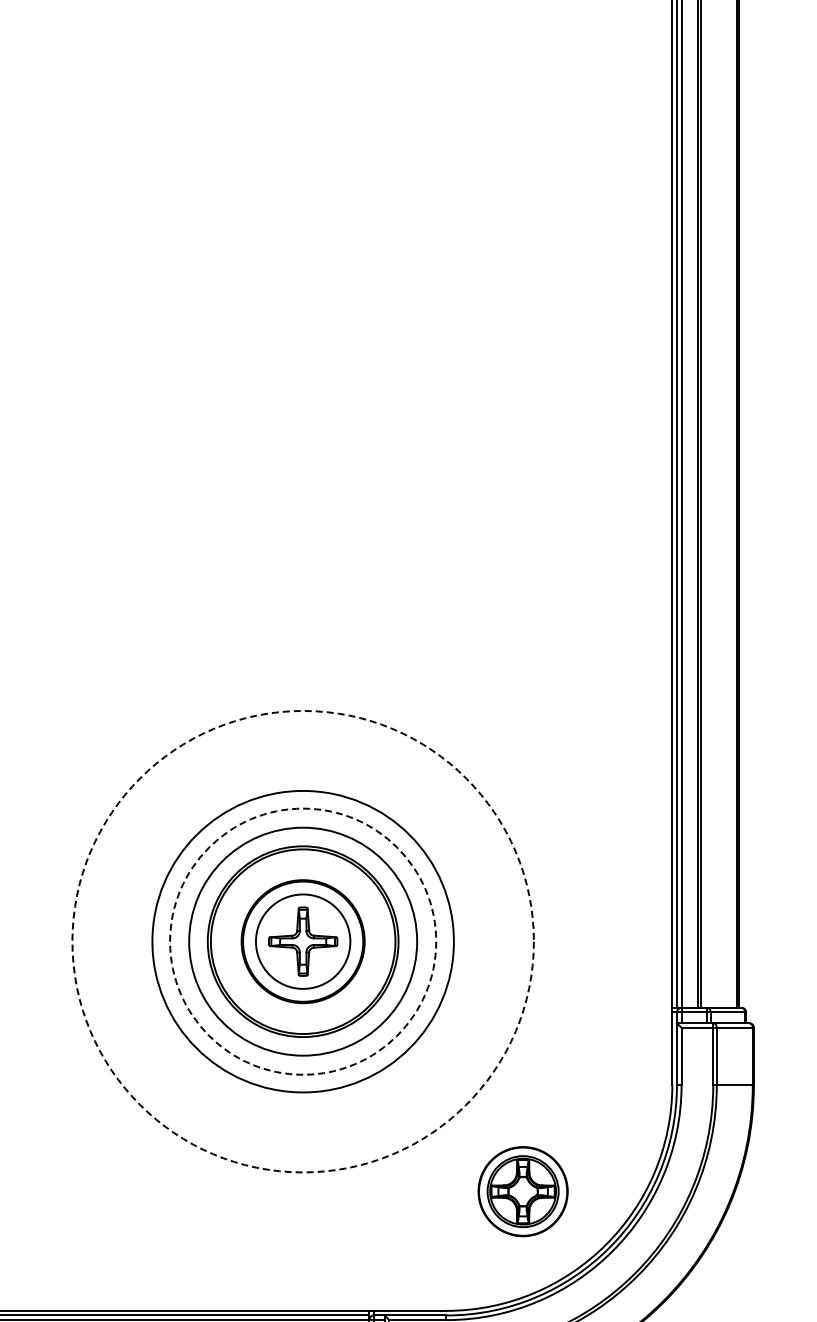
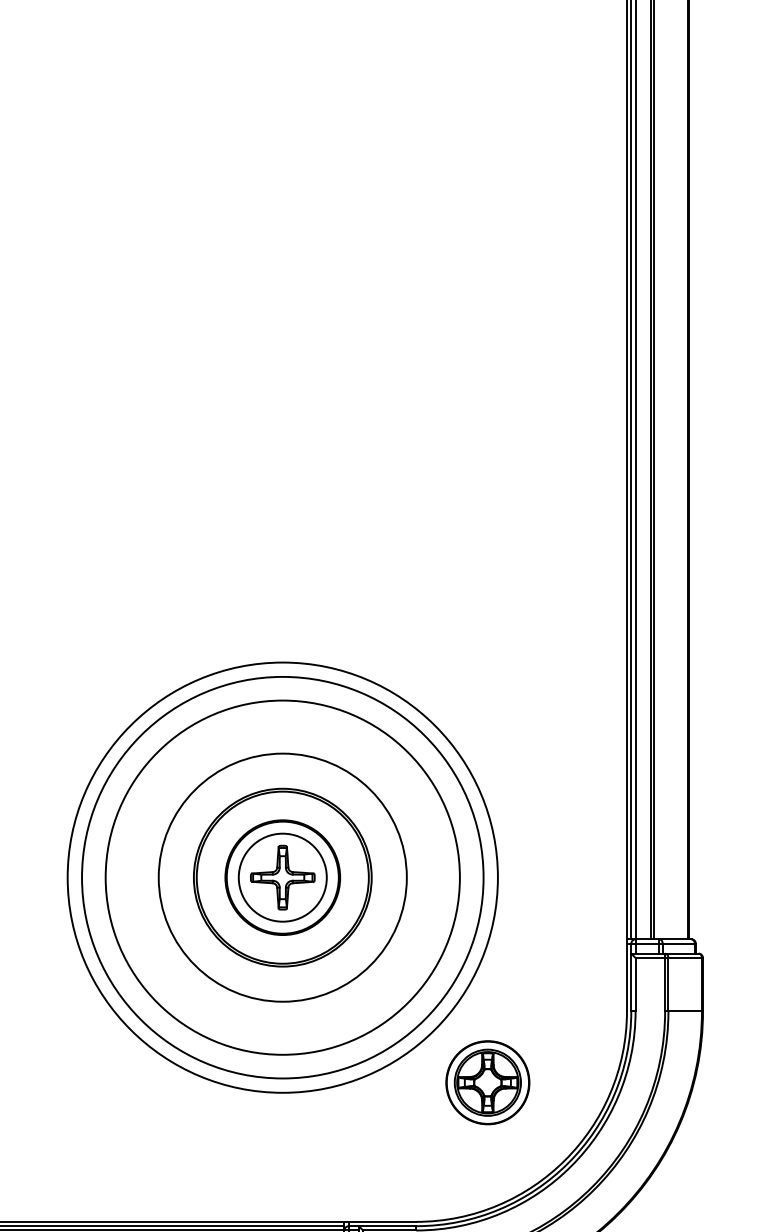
circle: (302, 941) -> (282, 877), dashed -> solid
circle: (302, 941) -> (282, 877), size x1.43
circle: (303, 941) -> (283, 877), dashed -> solid
circle: (303, 941) -> (283, 877), size x1.67
part: (522, 1191) -> (487, 1082), moved

